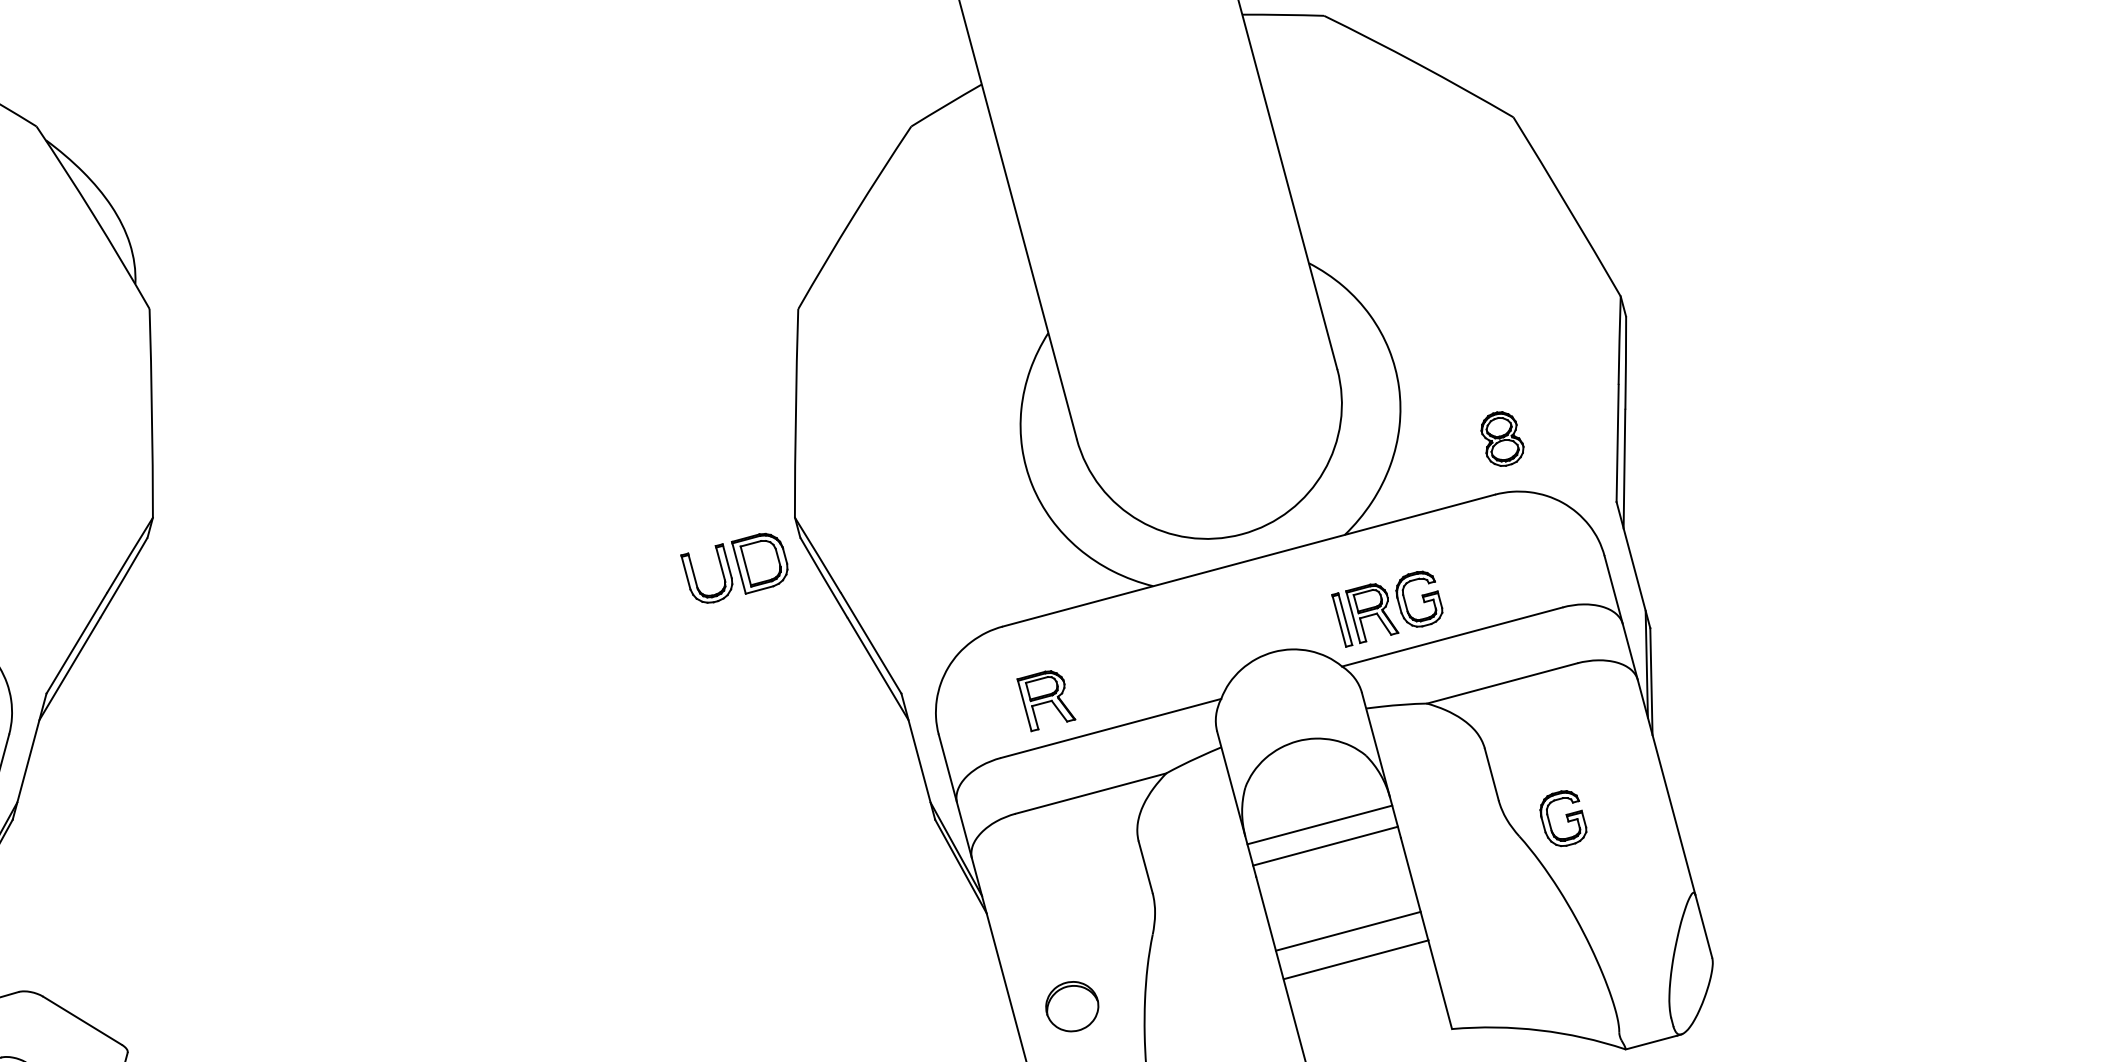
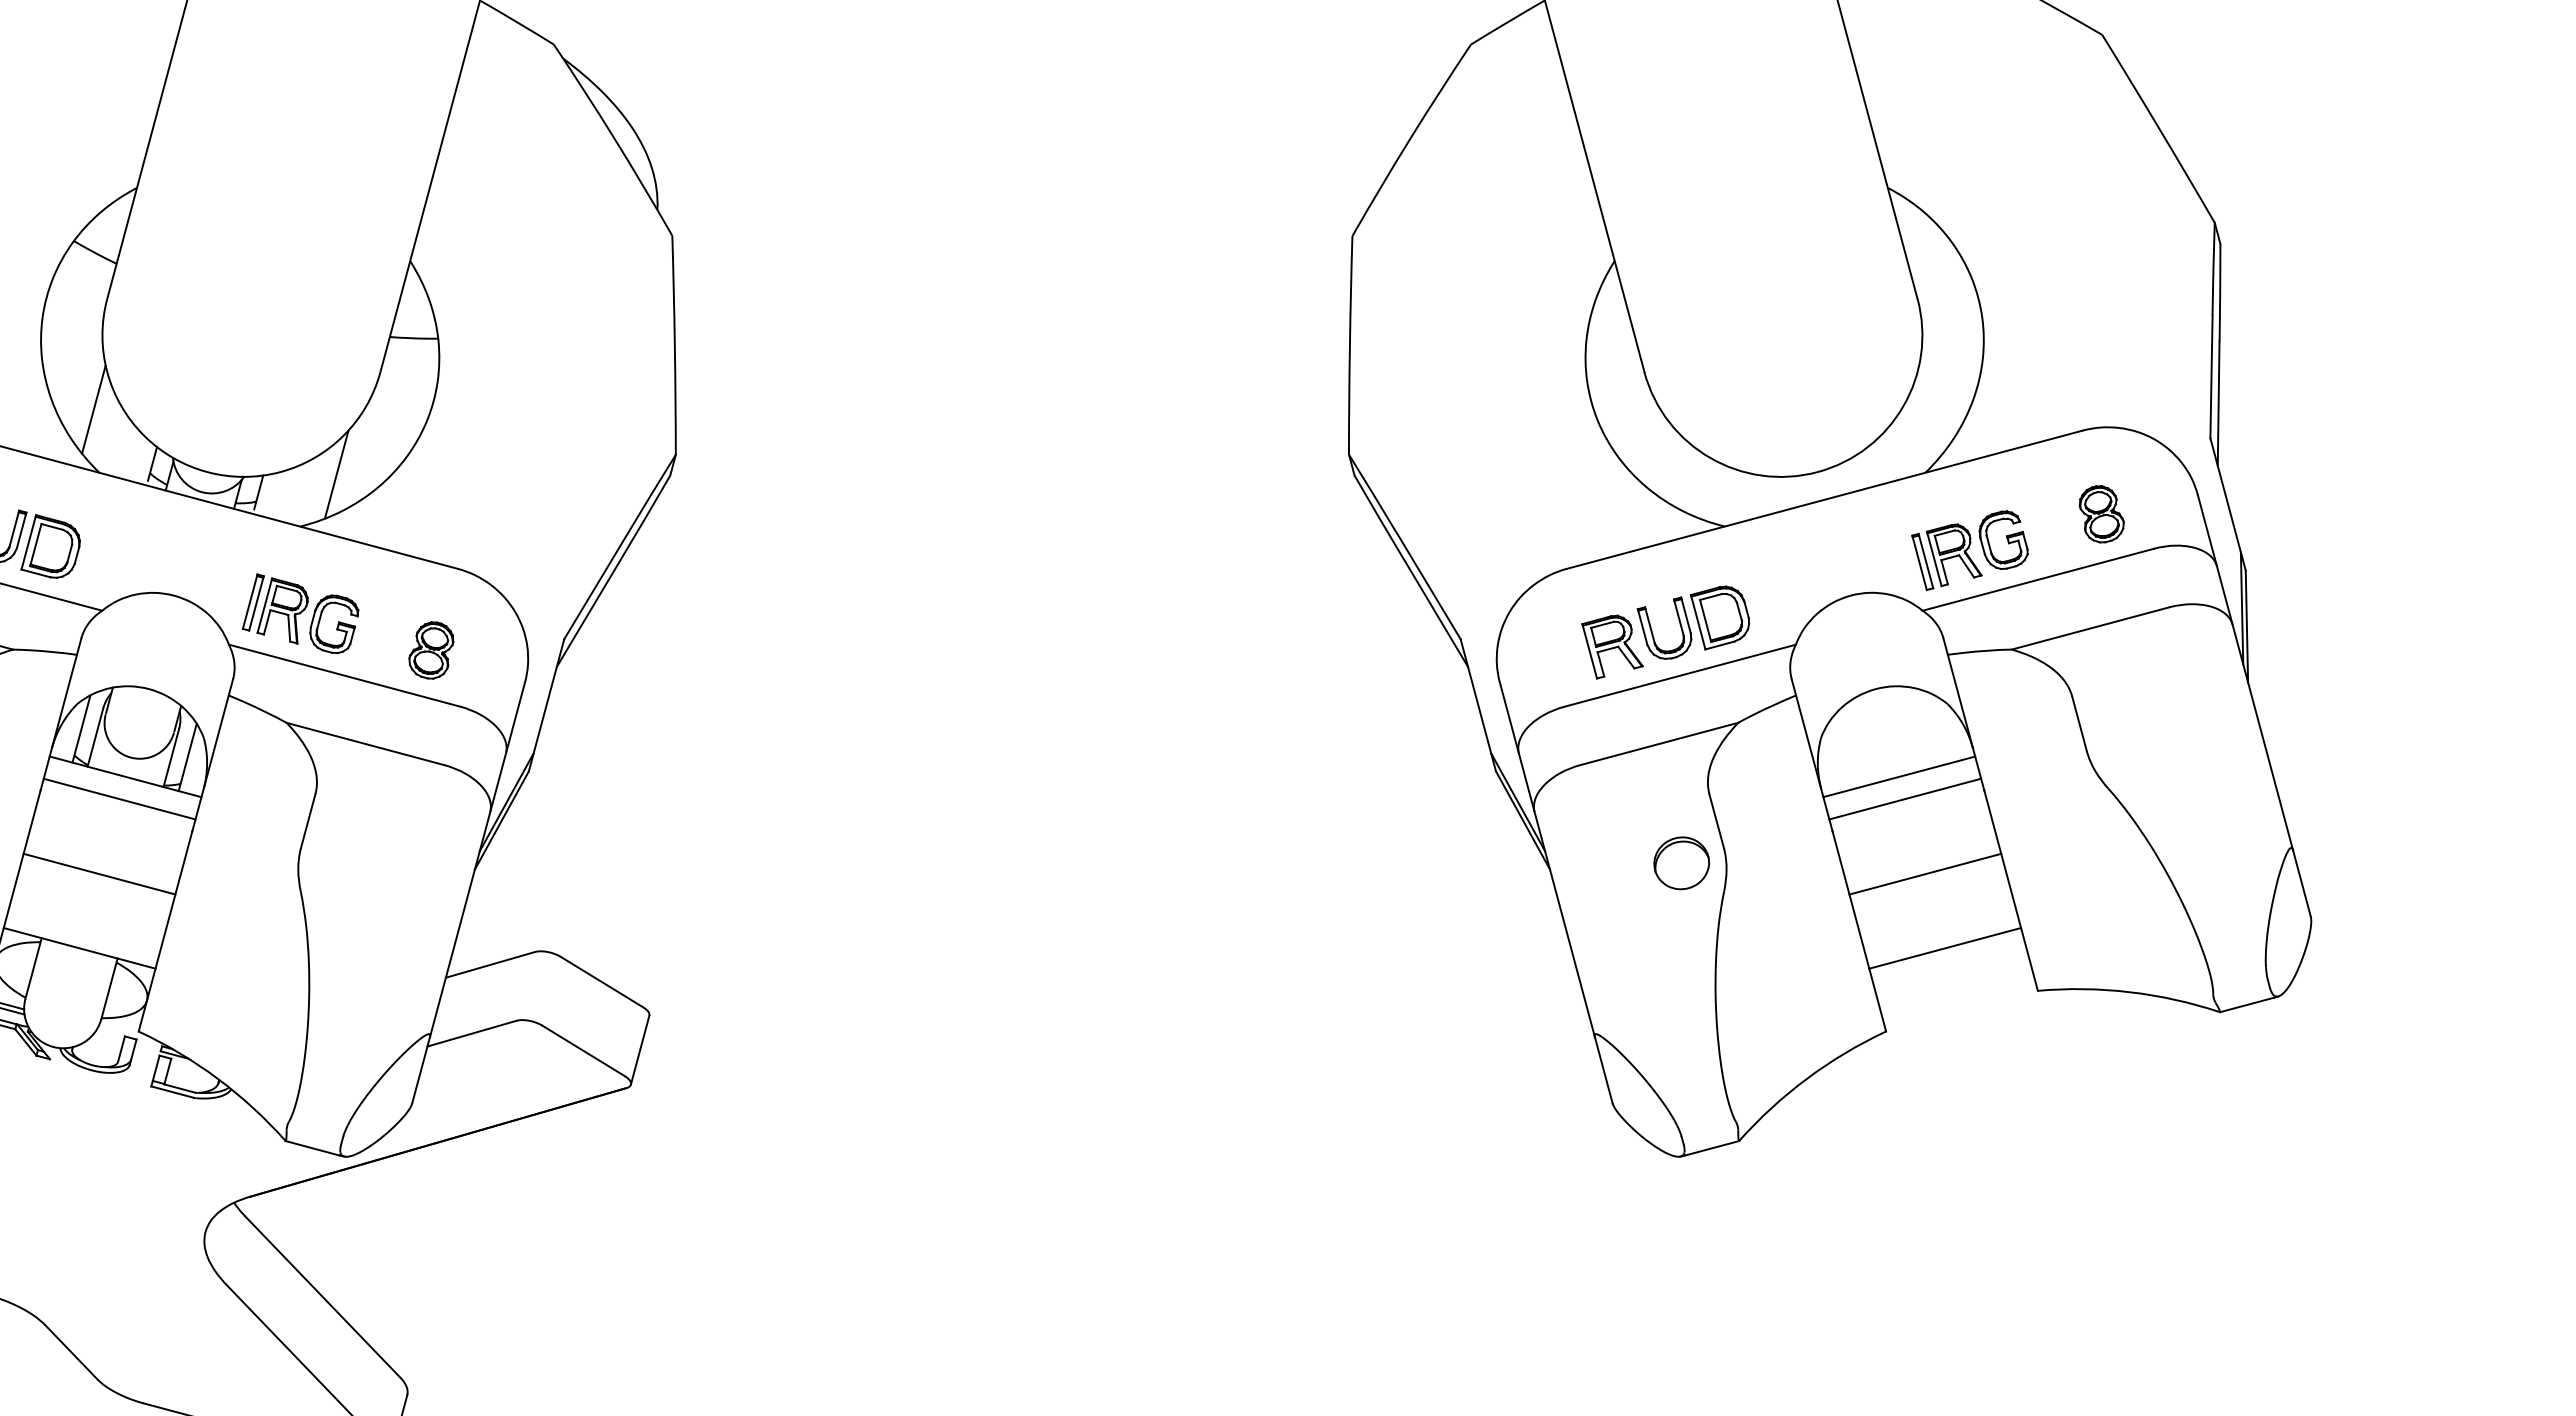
part: (1502, 439) -> (2101, 514), moved
part: (734, 568) -> (1693, 622), moved
part: (1563, 817) -> (2154, 769), removed
line: (1348, 931) -> (1945, 948), moved
line: (1356, 959) -> (1925, 873), moved
part: (1072, 1006) -> (1681, 863), moved

